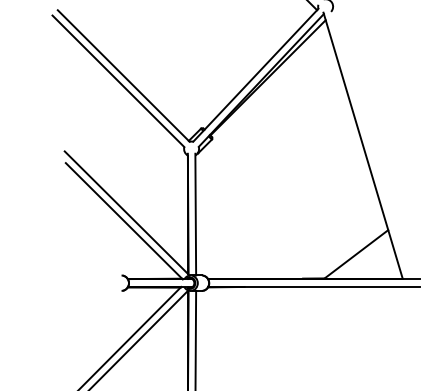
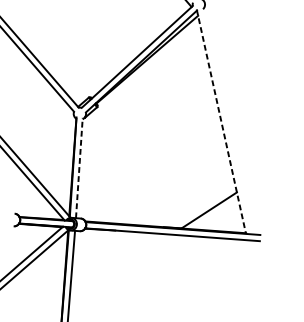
line: (363, 145) -> (221, 121), solid -> dashed
line: (195, 214) -> (79, 167), solid -> dashed

